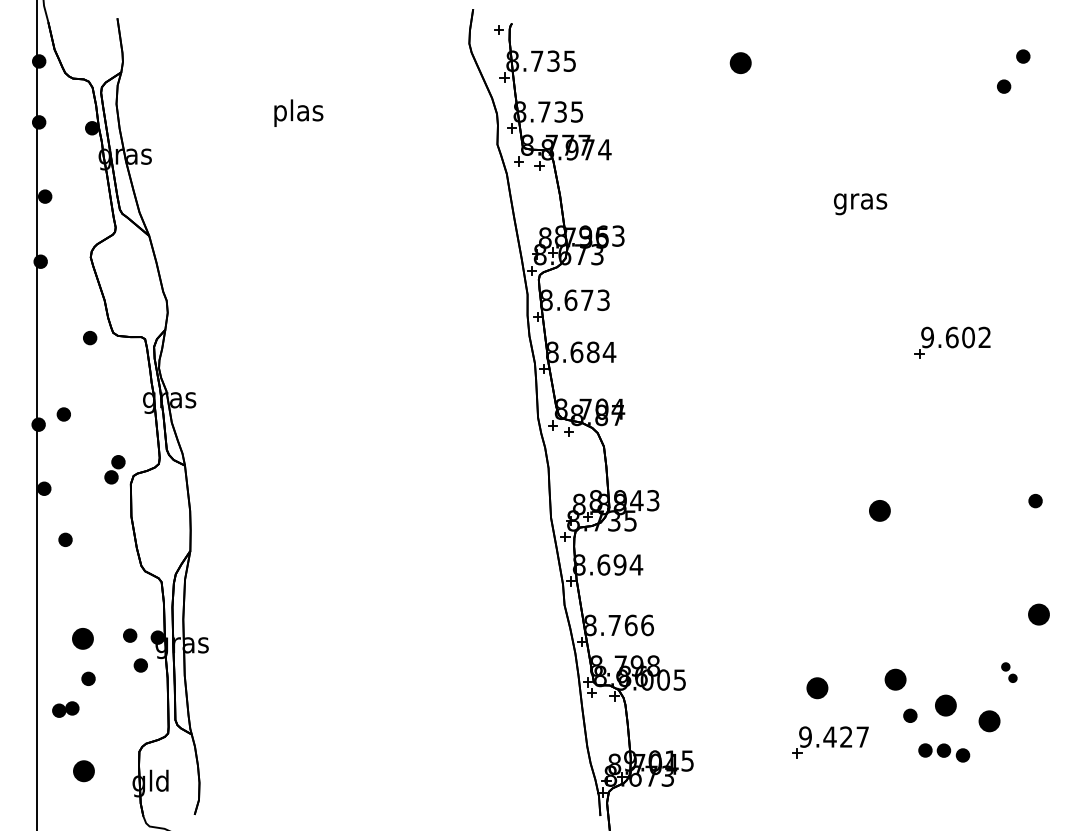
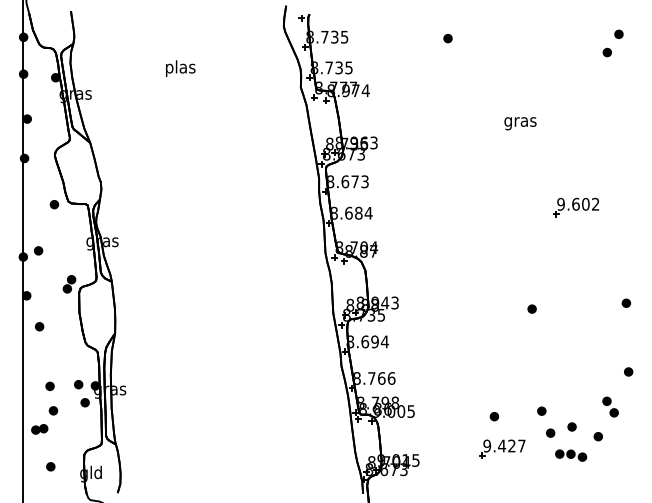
part: (739, 63) -> (447, 38), size x0.62
part: (878, 509) -> (531, 308), size x0.62
part: (1039, 613) -> (628, 371), size x0.62
part: (81, 637) -> (49, 385), size x0.62
part: (1009, 671) -> (610, 406), size x1.67
part: (895, 678) -> (541, 410), size x0.62
part: (817, 688) -> (494, 416), size x0.62
part: (944, 704) -> (571, 426), size x0.62
part: (987, 721) -> (597, 436), size x0.62
part: (83, 770) -> (50, 466), size x0.62

